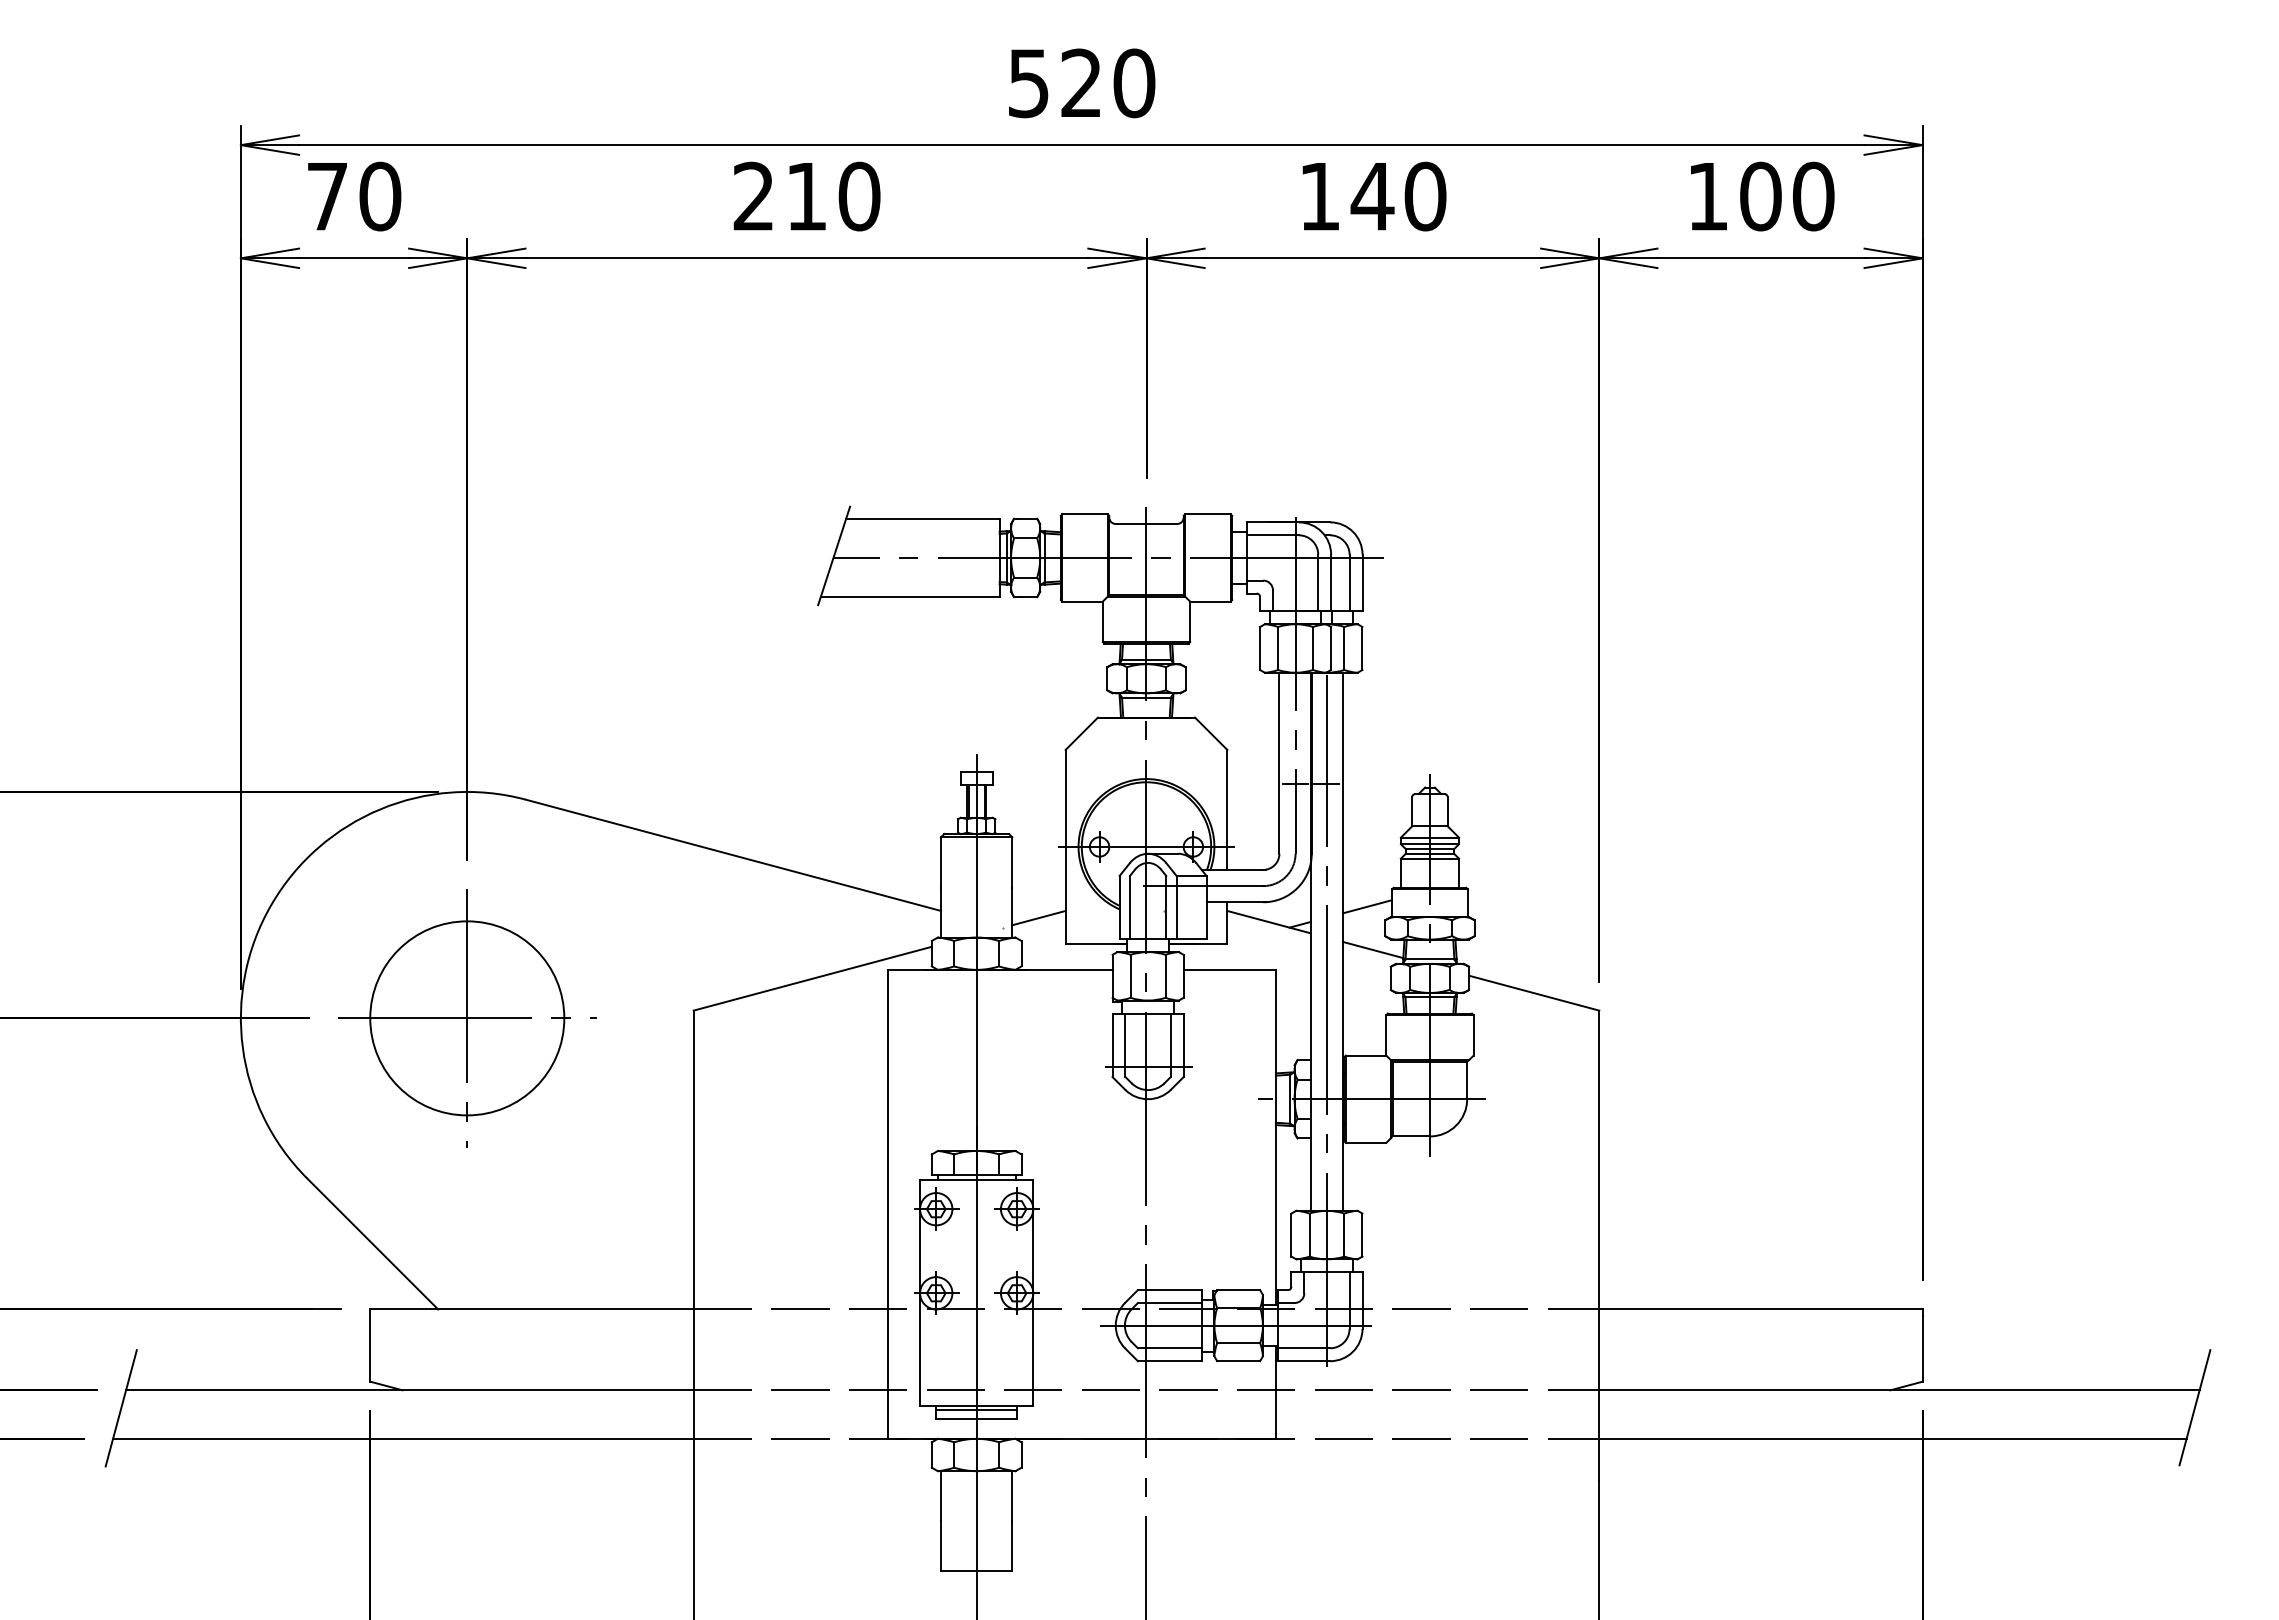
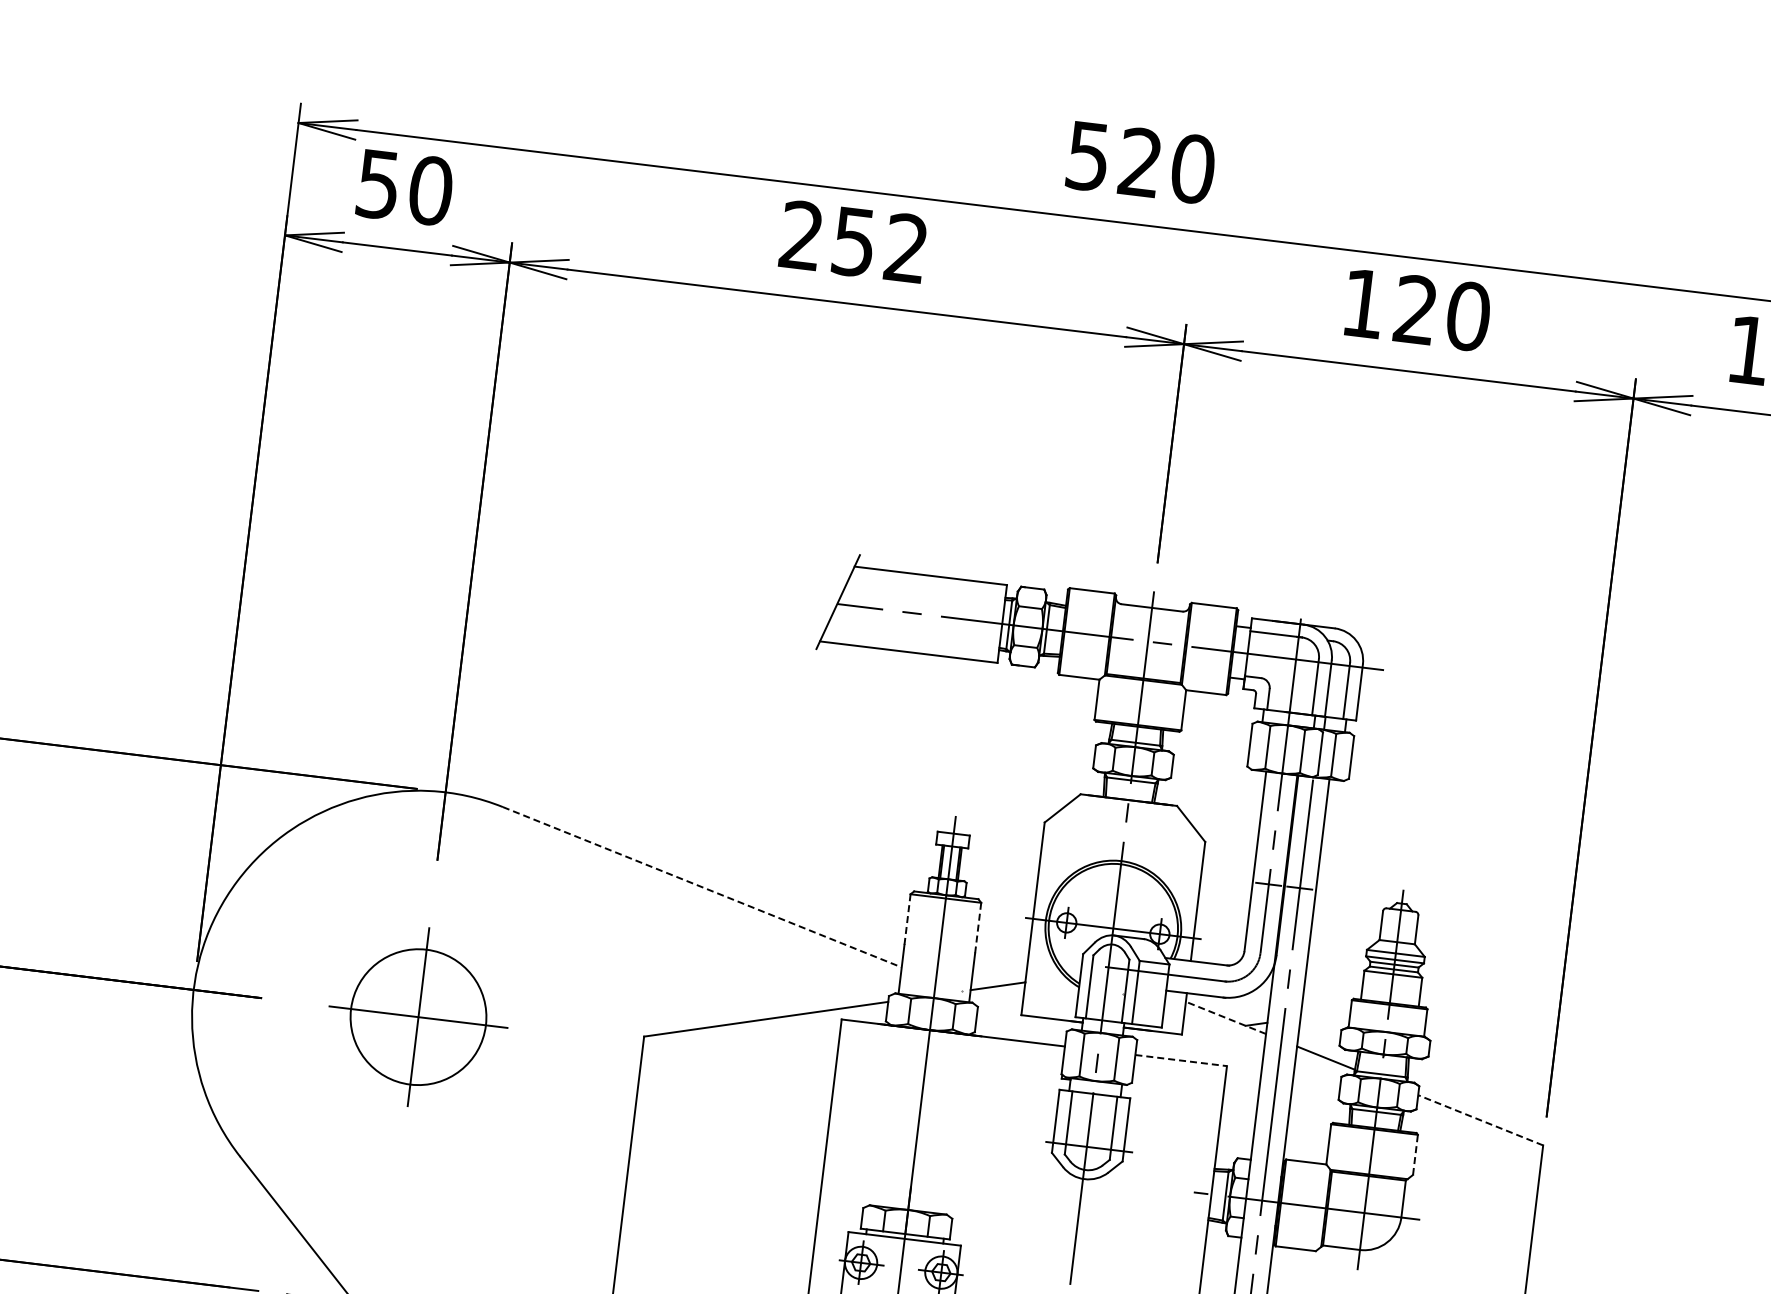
text: (1372, 195) -> (1415, 308), 140 -> 120
text: (833, 196) -> (880, 245), 210 -> 252
text: (326, 197) -> (377, 185), 70 -> 50
line: (733, 855) -> (702, 887), solid -> dashed
line: (941, 863) -> (907, 920), solid -> dashed
line: (1012, 863) -> (978, 928), solid -> dashed
line: (1367, 906) -> (1325, 1014), removed
line: (1268, 922) -> (1225, 1018), solid -> dashed
line: (1230, 969) -> (1182, 1060), solid -> dashed
line: (1533, 993) -> (1479, 1120), solid -> dashed
part: (467, 1018) -> (418, 1017), size x0.7
line: (1473, 1034) -> (1415, 1154), solid -> dashed

